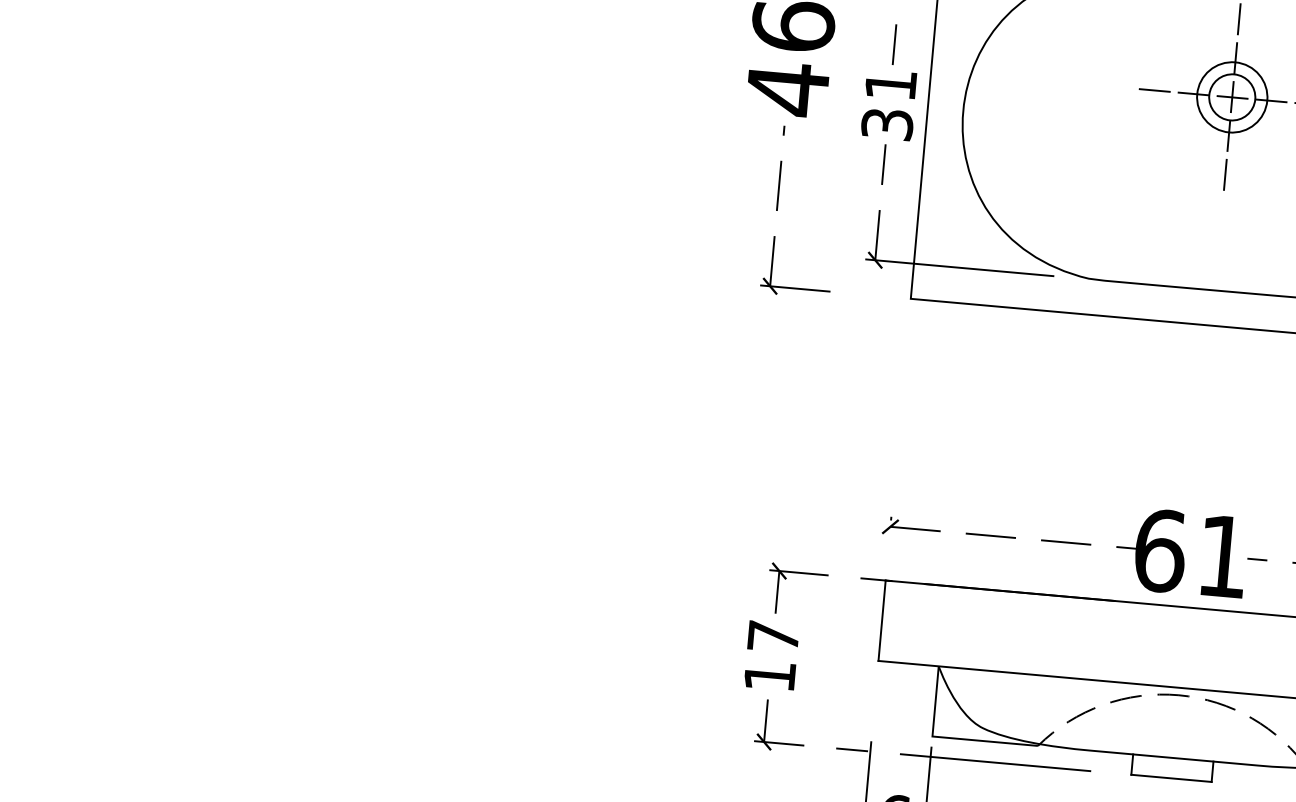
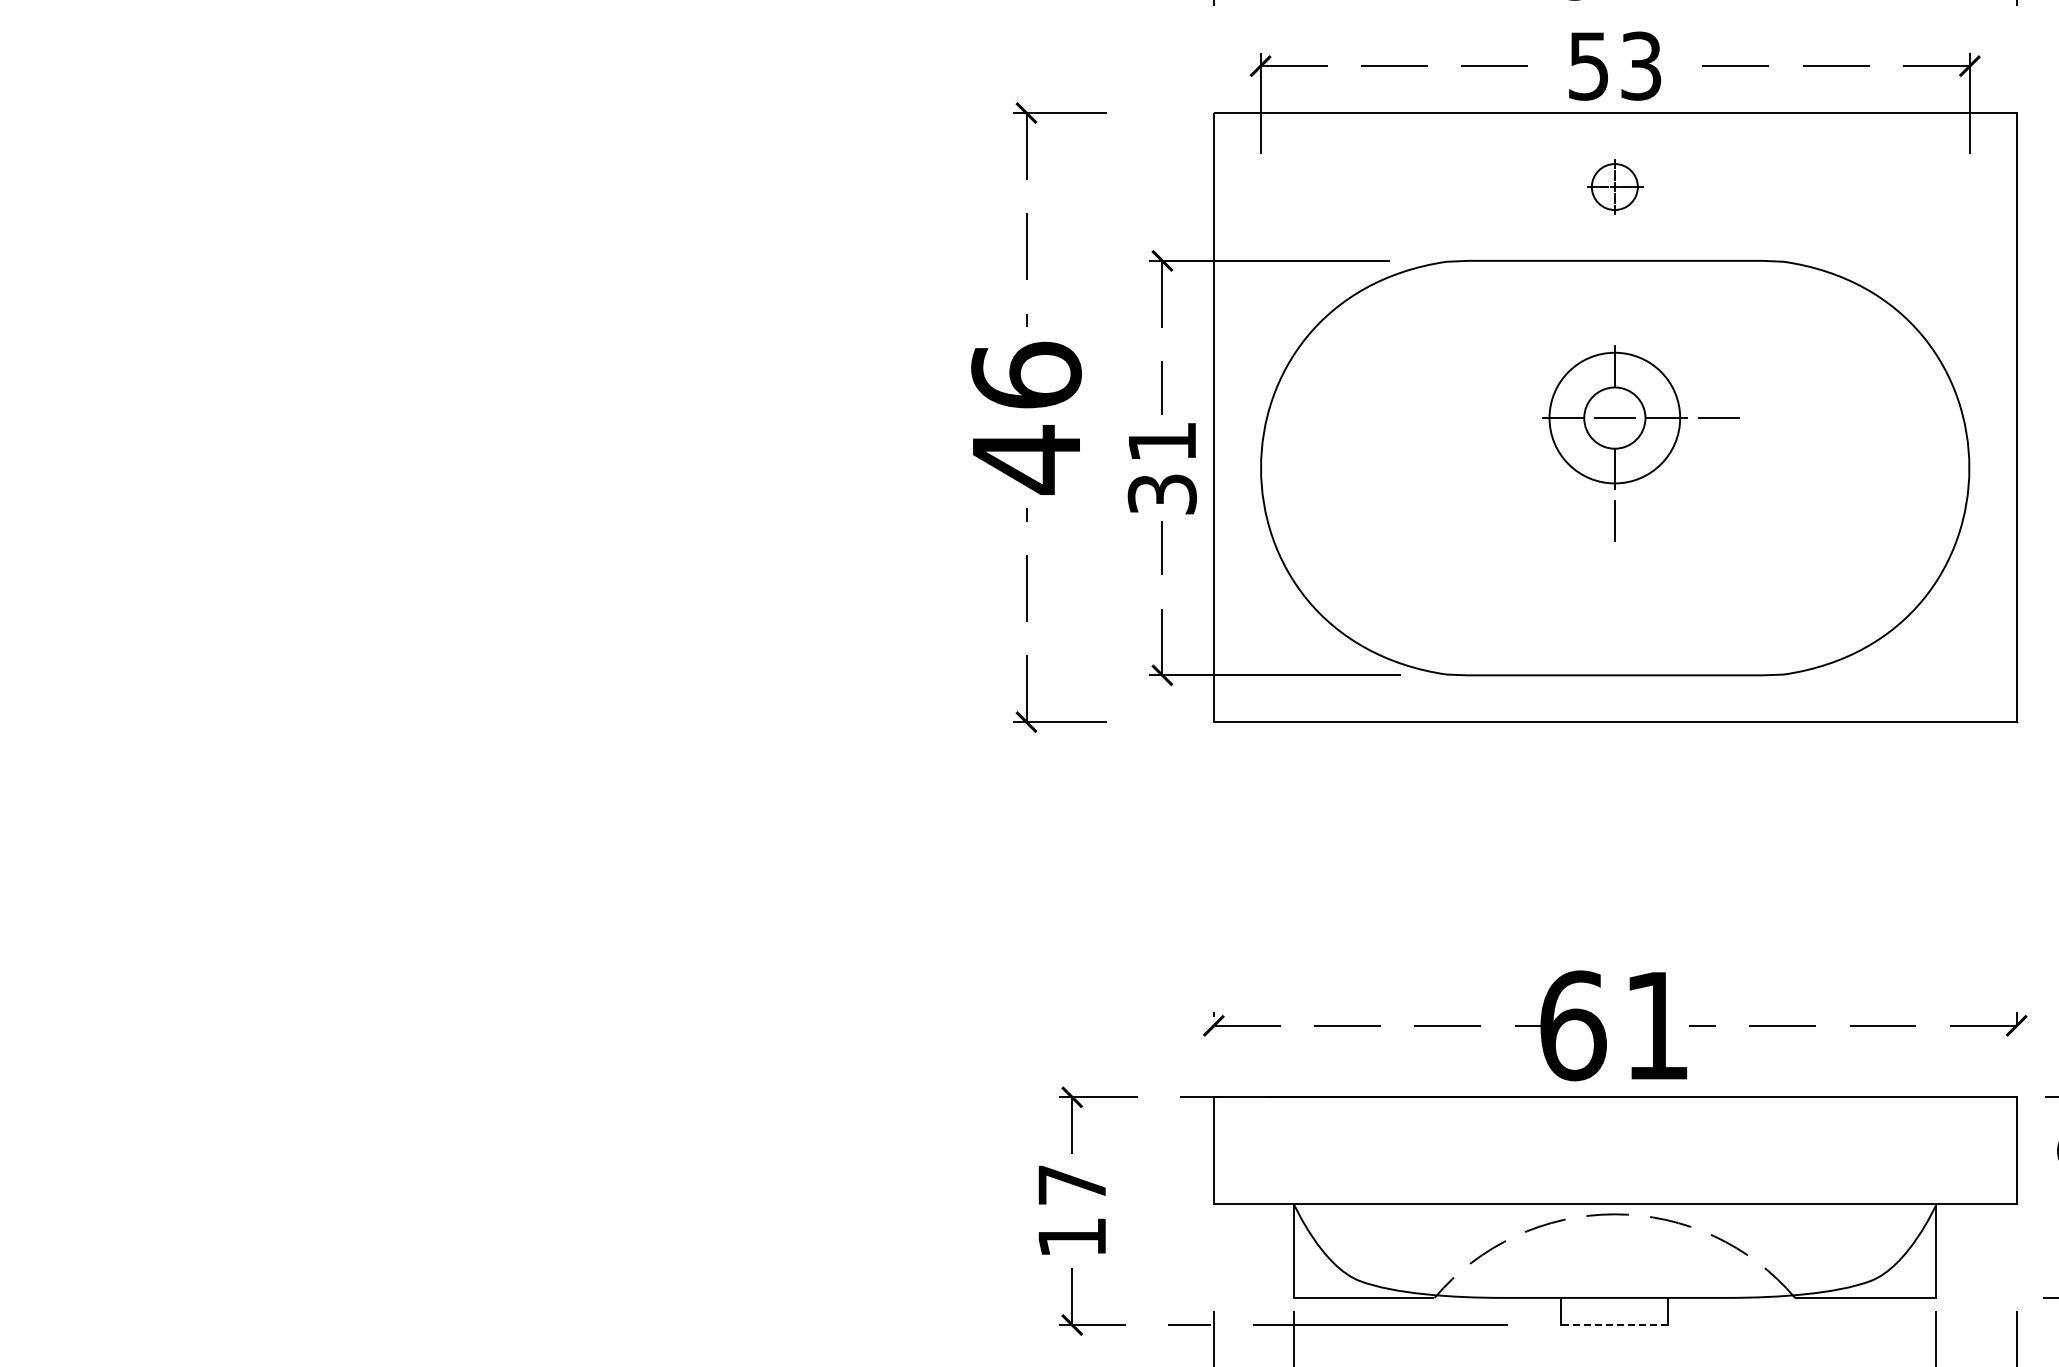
line: (1239, 18) -> (1614, 313), removed
line: (1154, 90) -> (1511, 417), removed
circle: (1232, 96) -> (1614, 417), size x1.4
line: (1232, 96) -> (1614, 417), removed
line: (1171, 778) -> (1614, 1325), solid -> dashed

